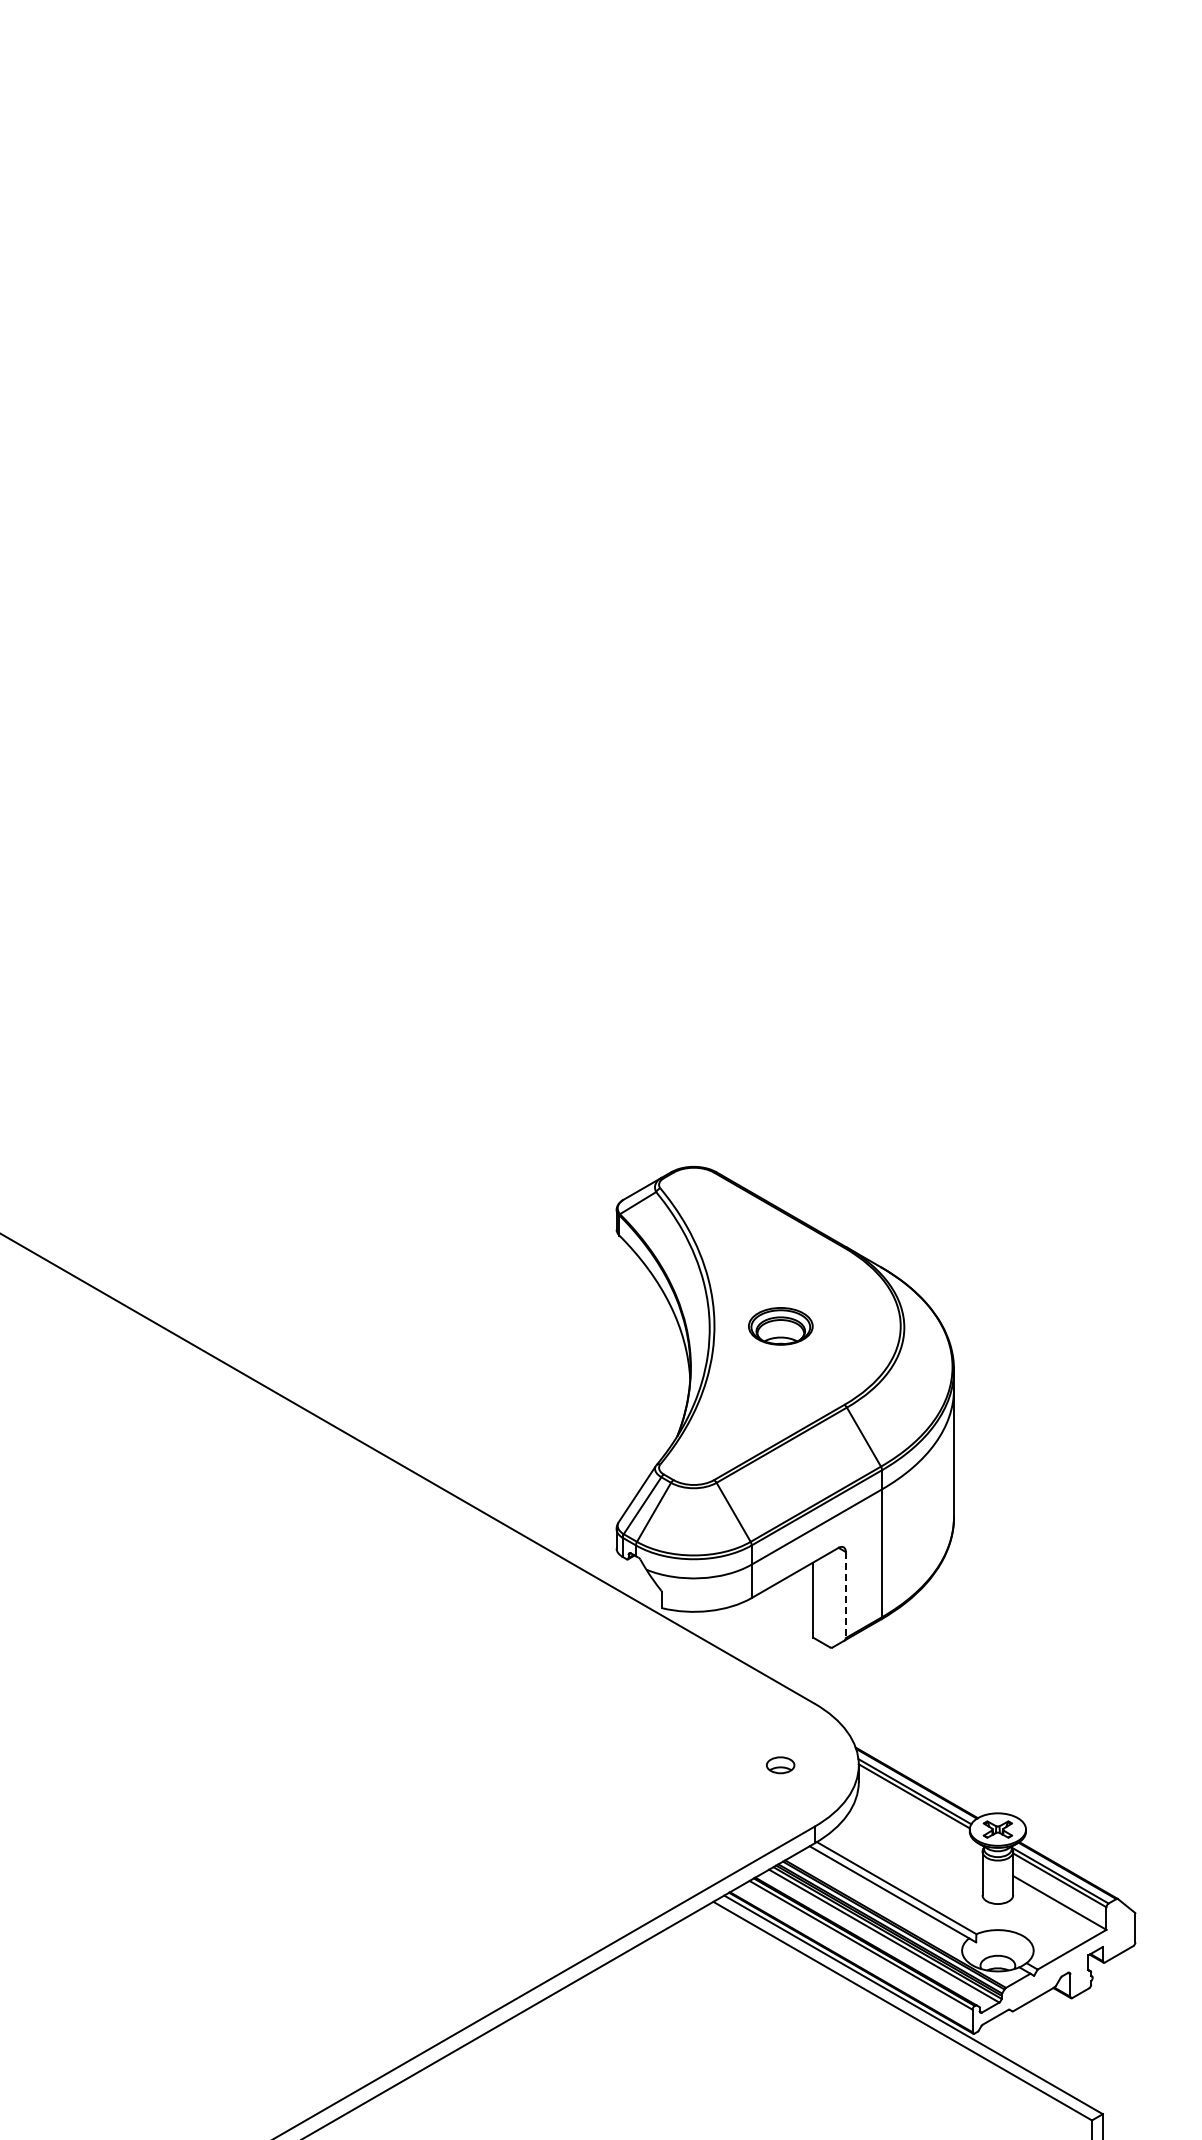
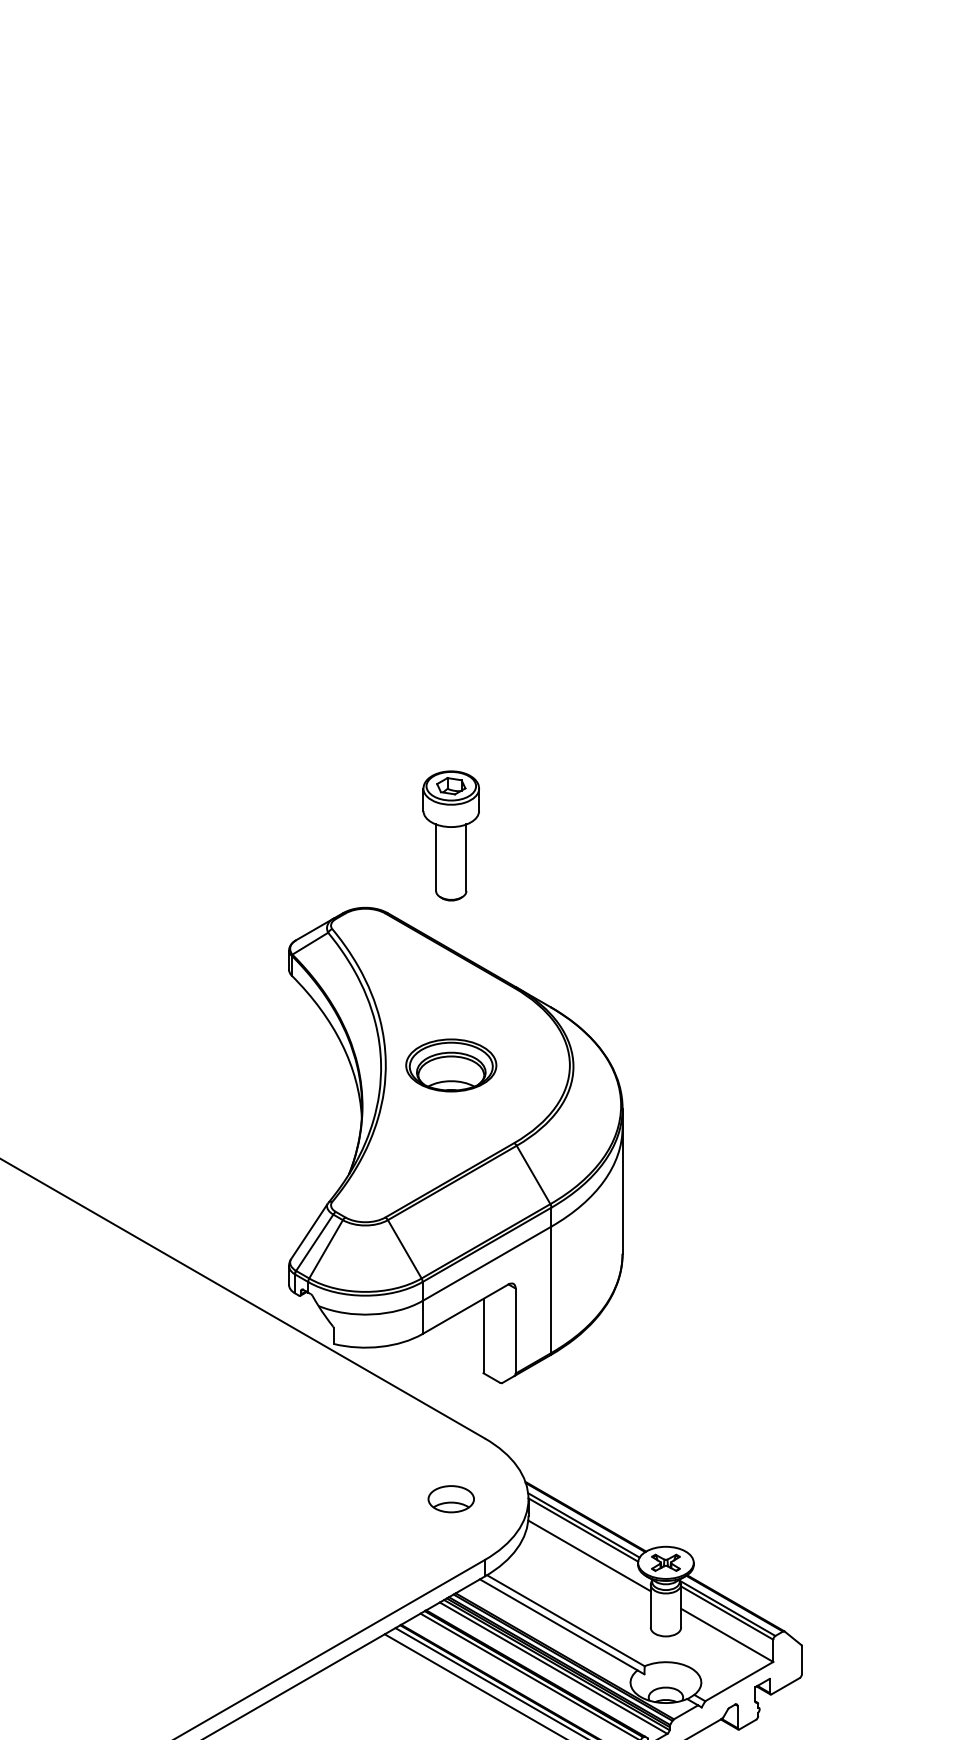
part: (780, 1093) -> (451, 835), added
part: (780, 1326) -> (451, 1065), size x1.43
line: (845, 1595) -> (515, 1331), dashed -> solid
part: (780, 1765) -> (451, 1499), size x1.67
line: (920, 1822) -> (589, 1555), added

